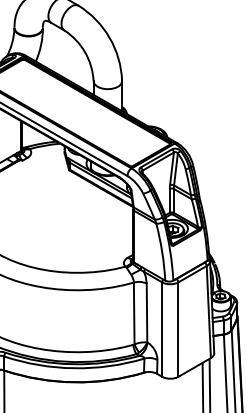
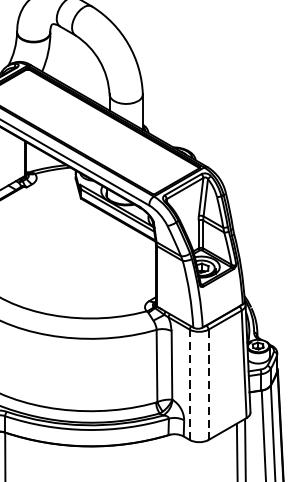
line: (162, 329) -> (190, 384), solid -> dashed
line: (178, 330) -> (208, 385), solid -> dashed

